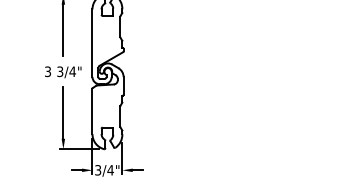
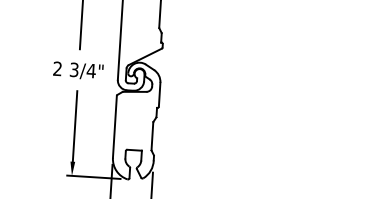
text: (47, 72) -> (56, 69), 3 -> 2

